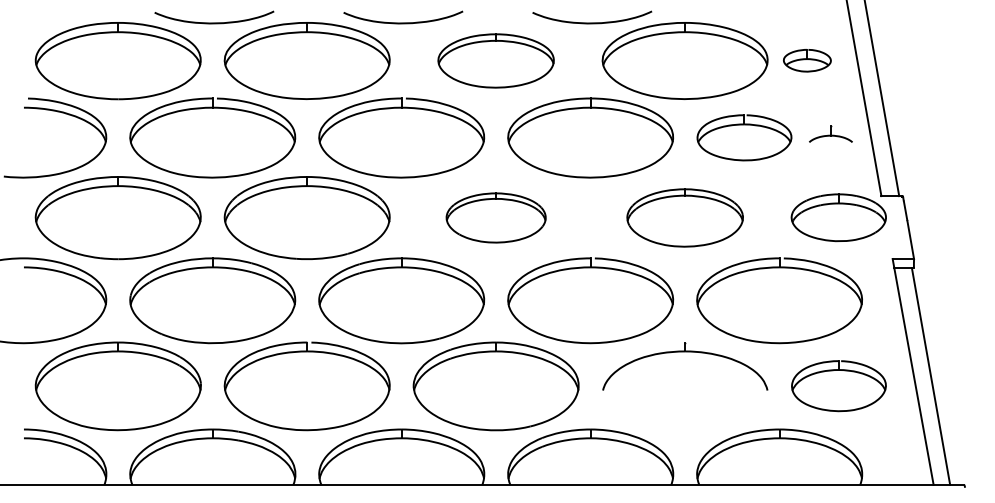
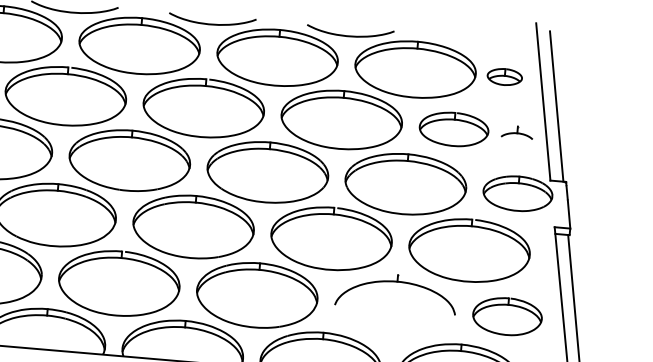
part: (495, 60) -> (277, 57), size x1.43
part: (495, 217) -> (267, 172), size x1.67
part: (684, 217) -> (405, 183), size x1.43

